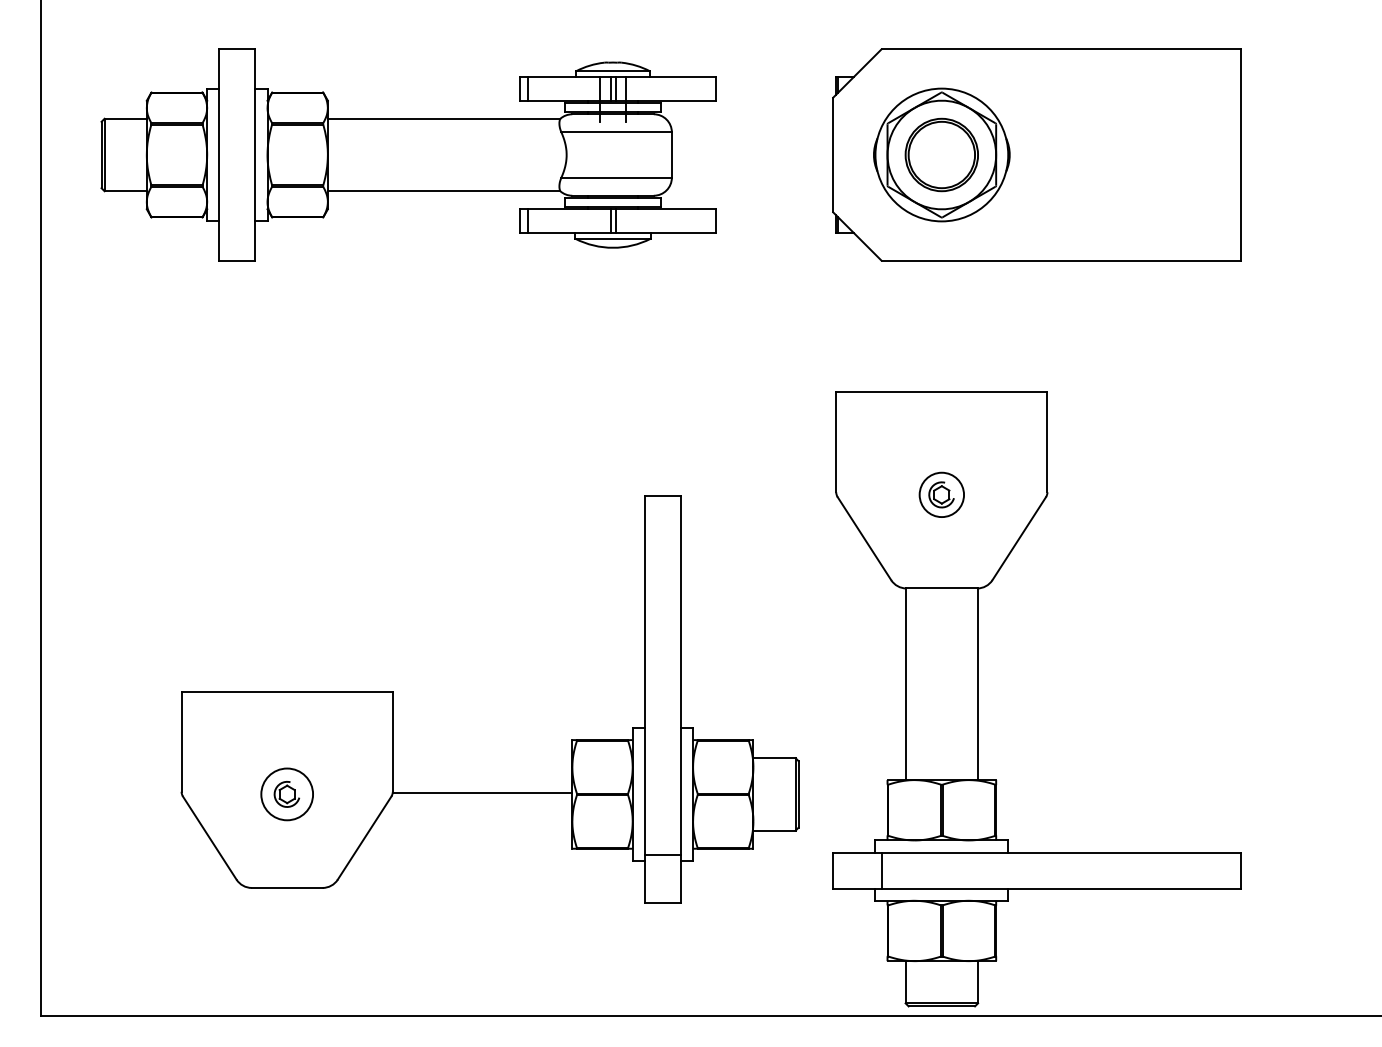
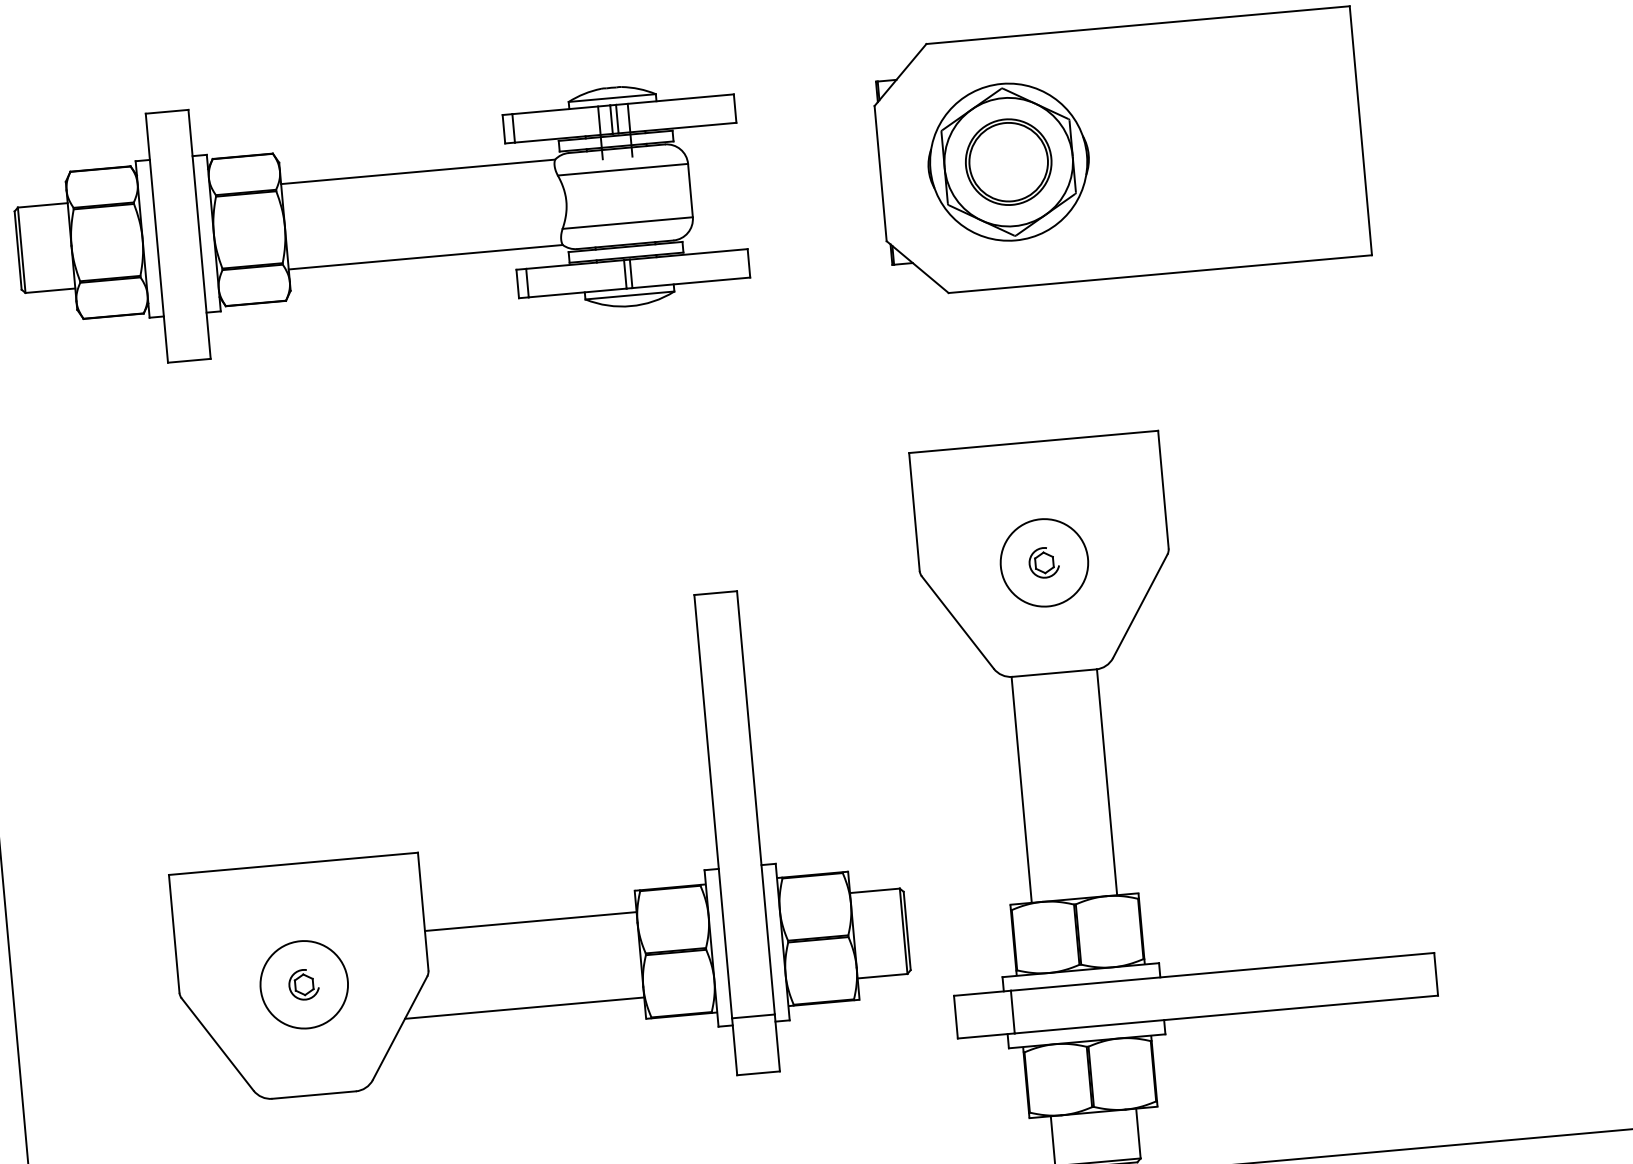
circle: (941, 494) -> (1044, 562), size x1.67
line: (482, 793) -> (530, 921), moved
circle: (287, 794) -> (304, 984), size x1.43
line: (470, 830) -> (524, 1008), added

